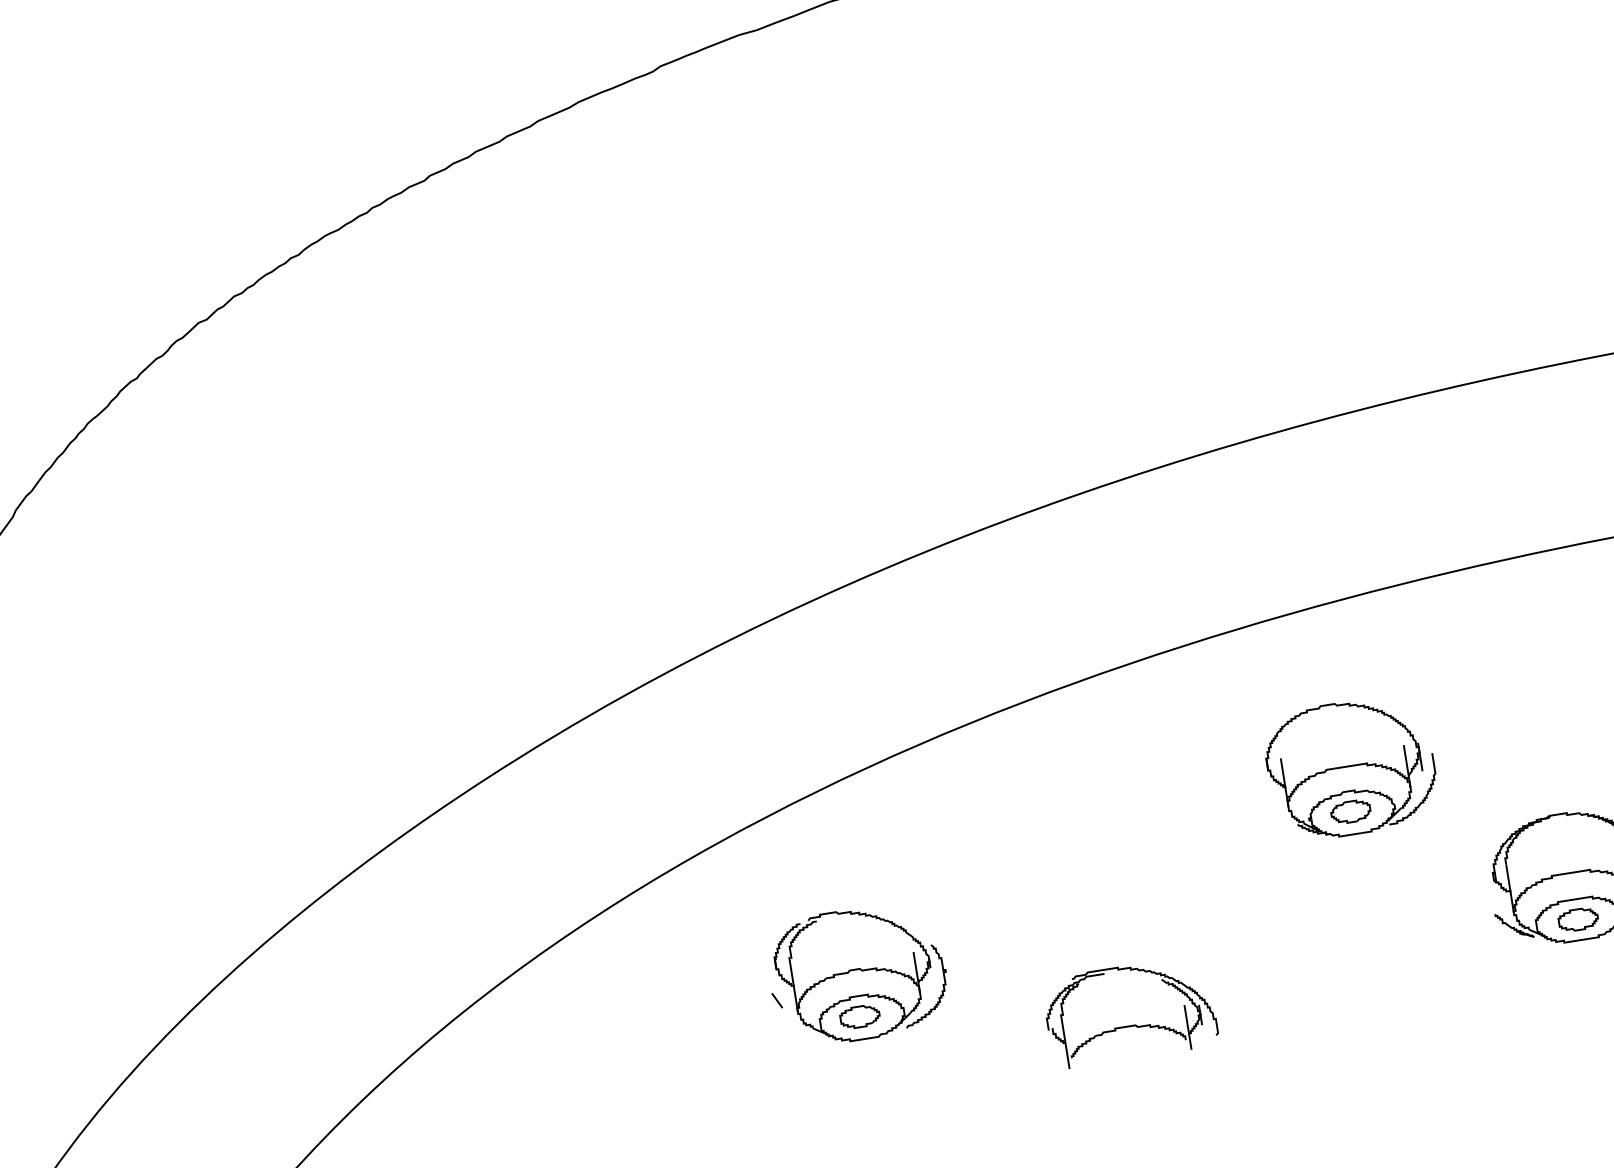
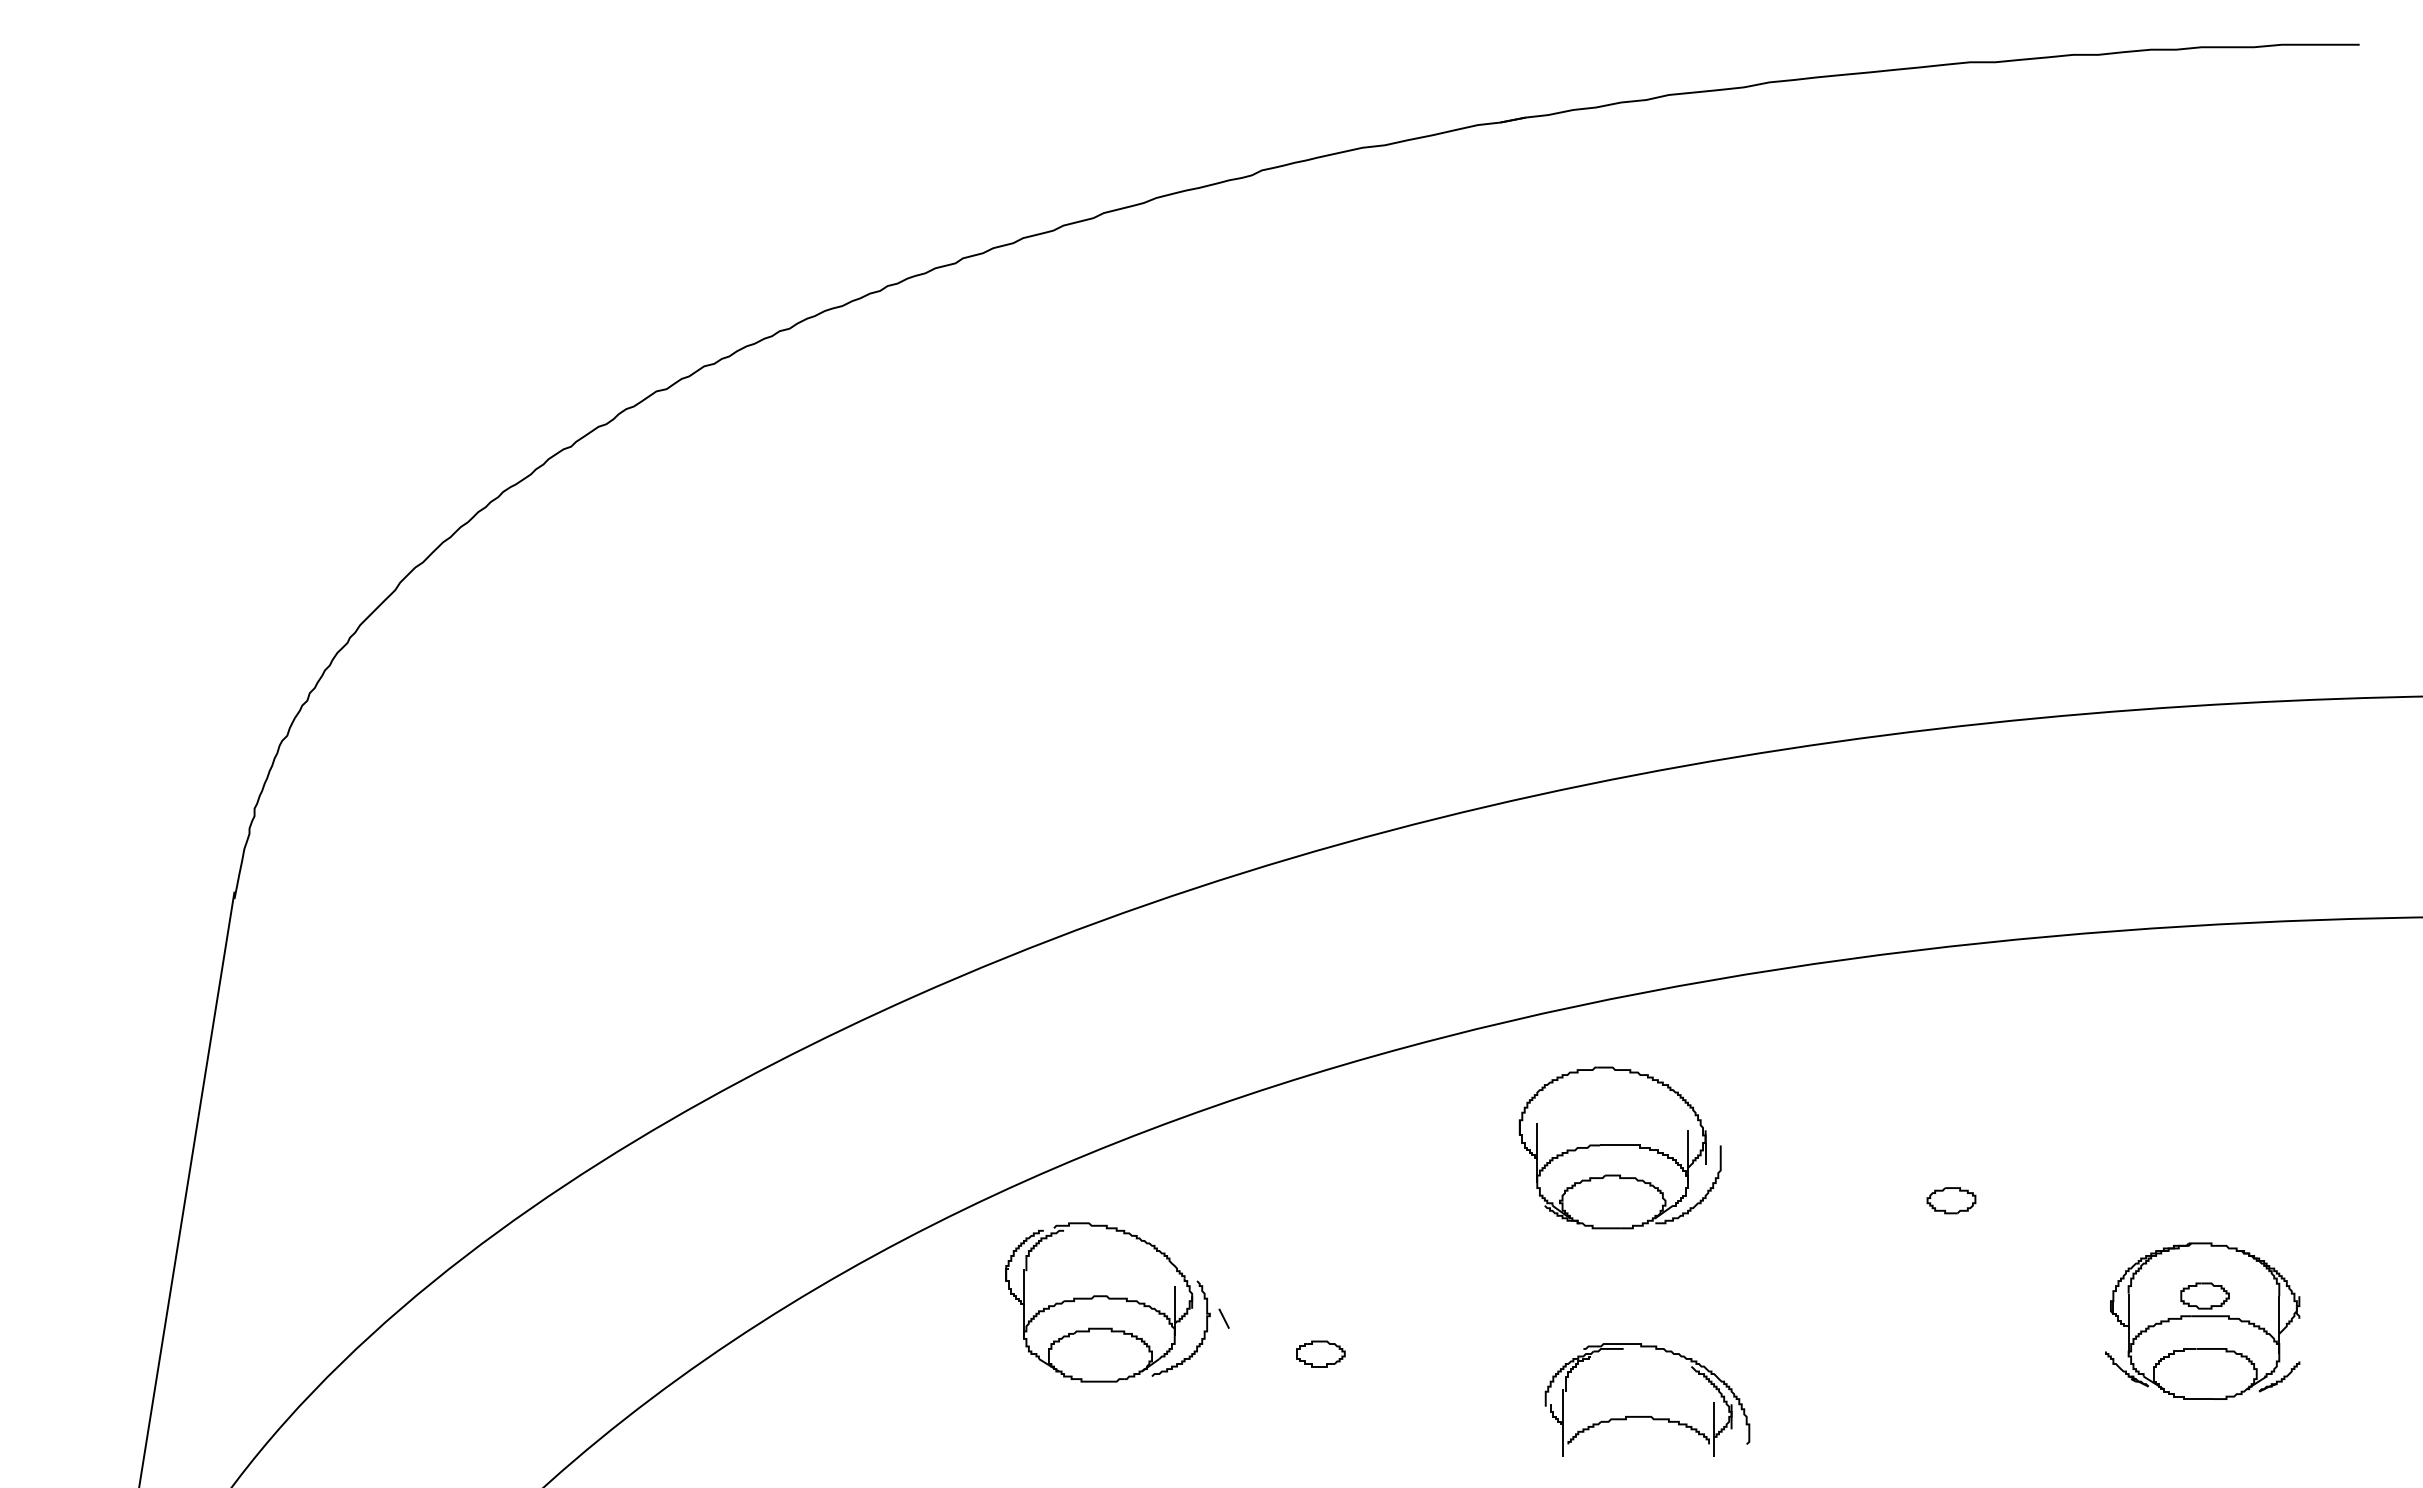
part: (1350, 767) -> (1619, 1147), moved
part: (1577, 919) -> (2204, 1295), moved
part: (861, 973) -> (1107, 1302), moved

